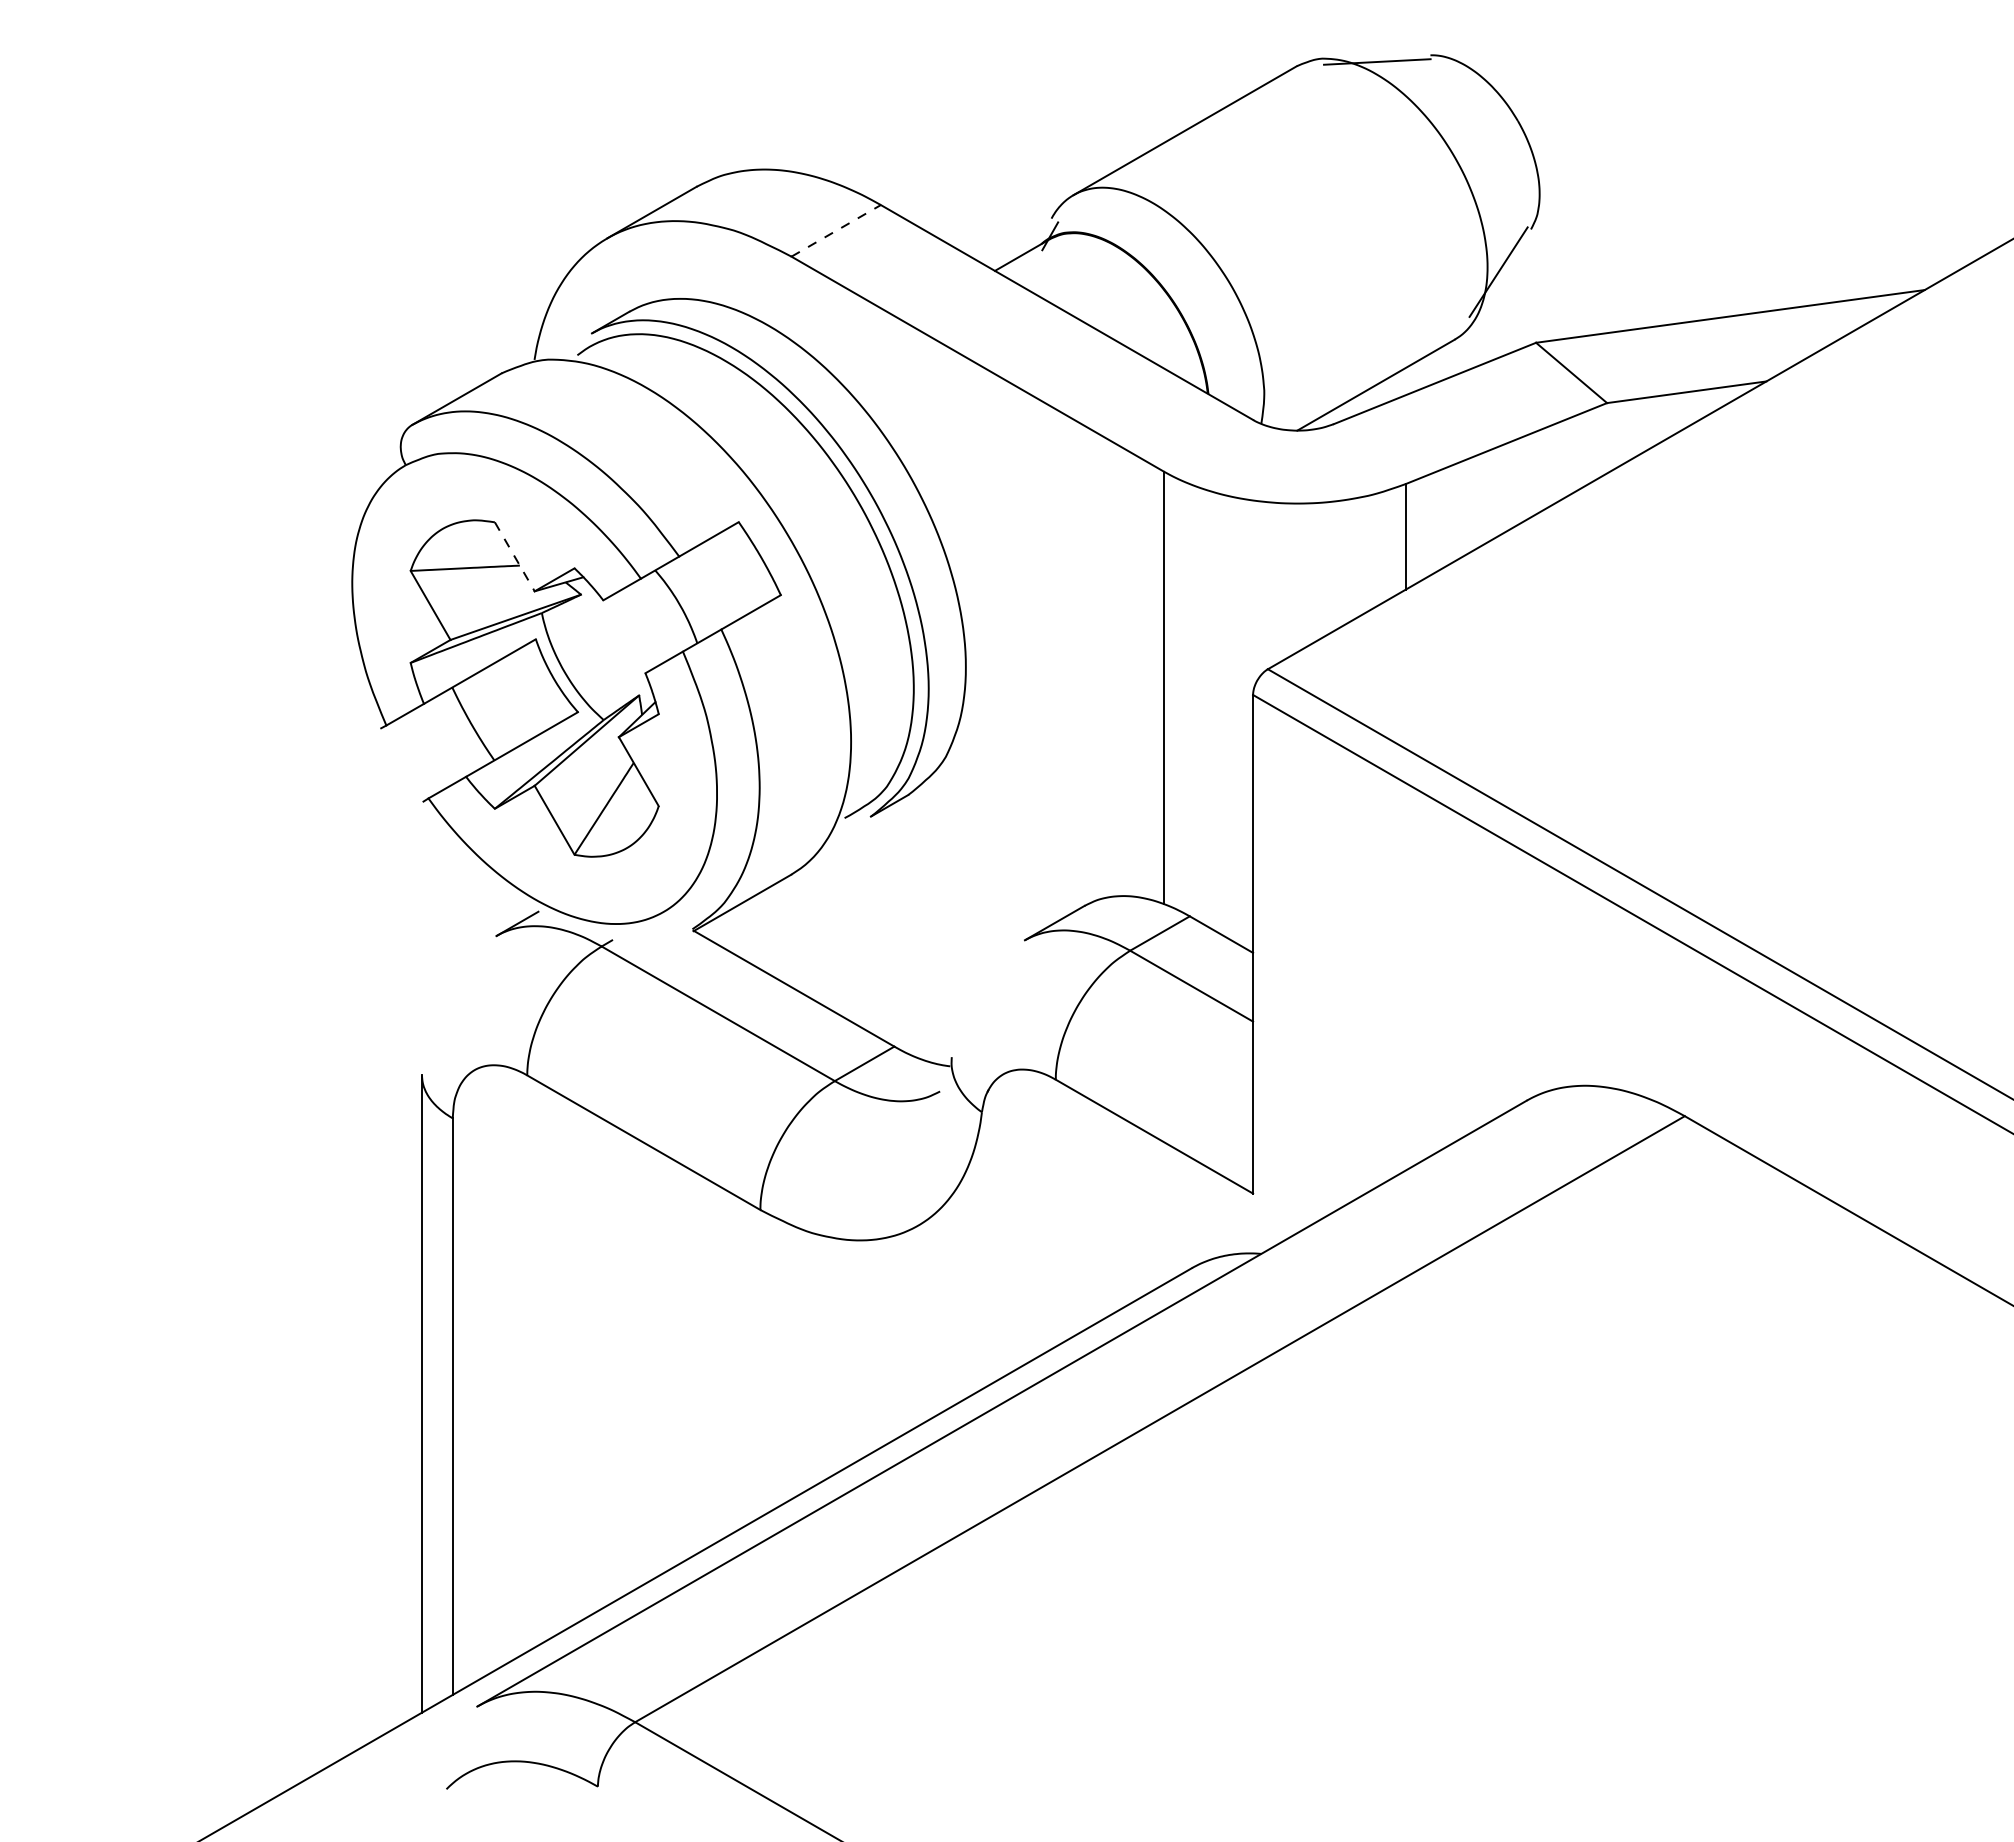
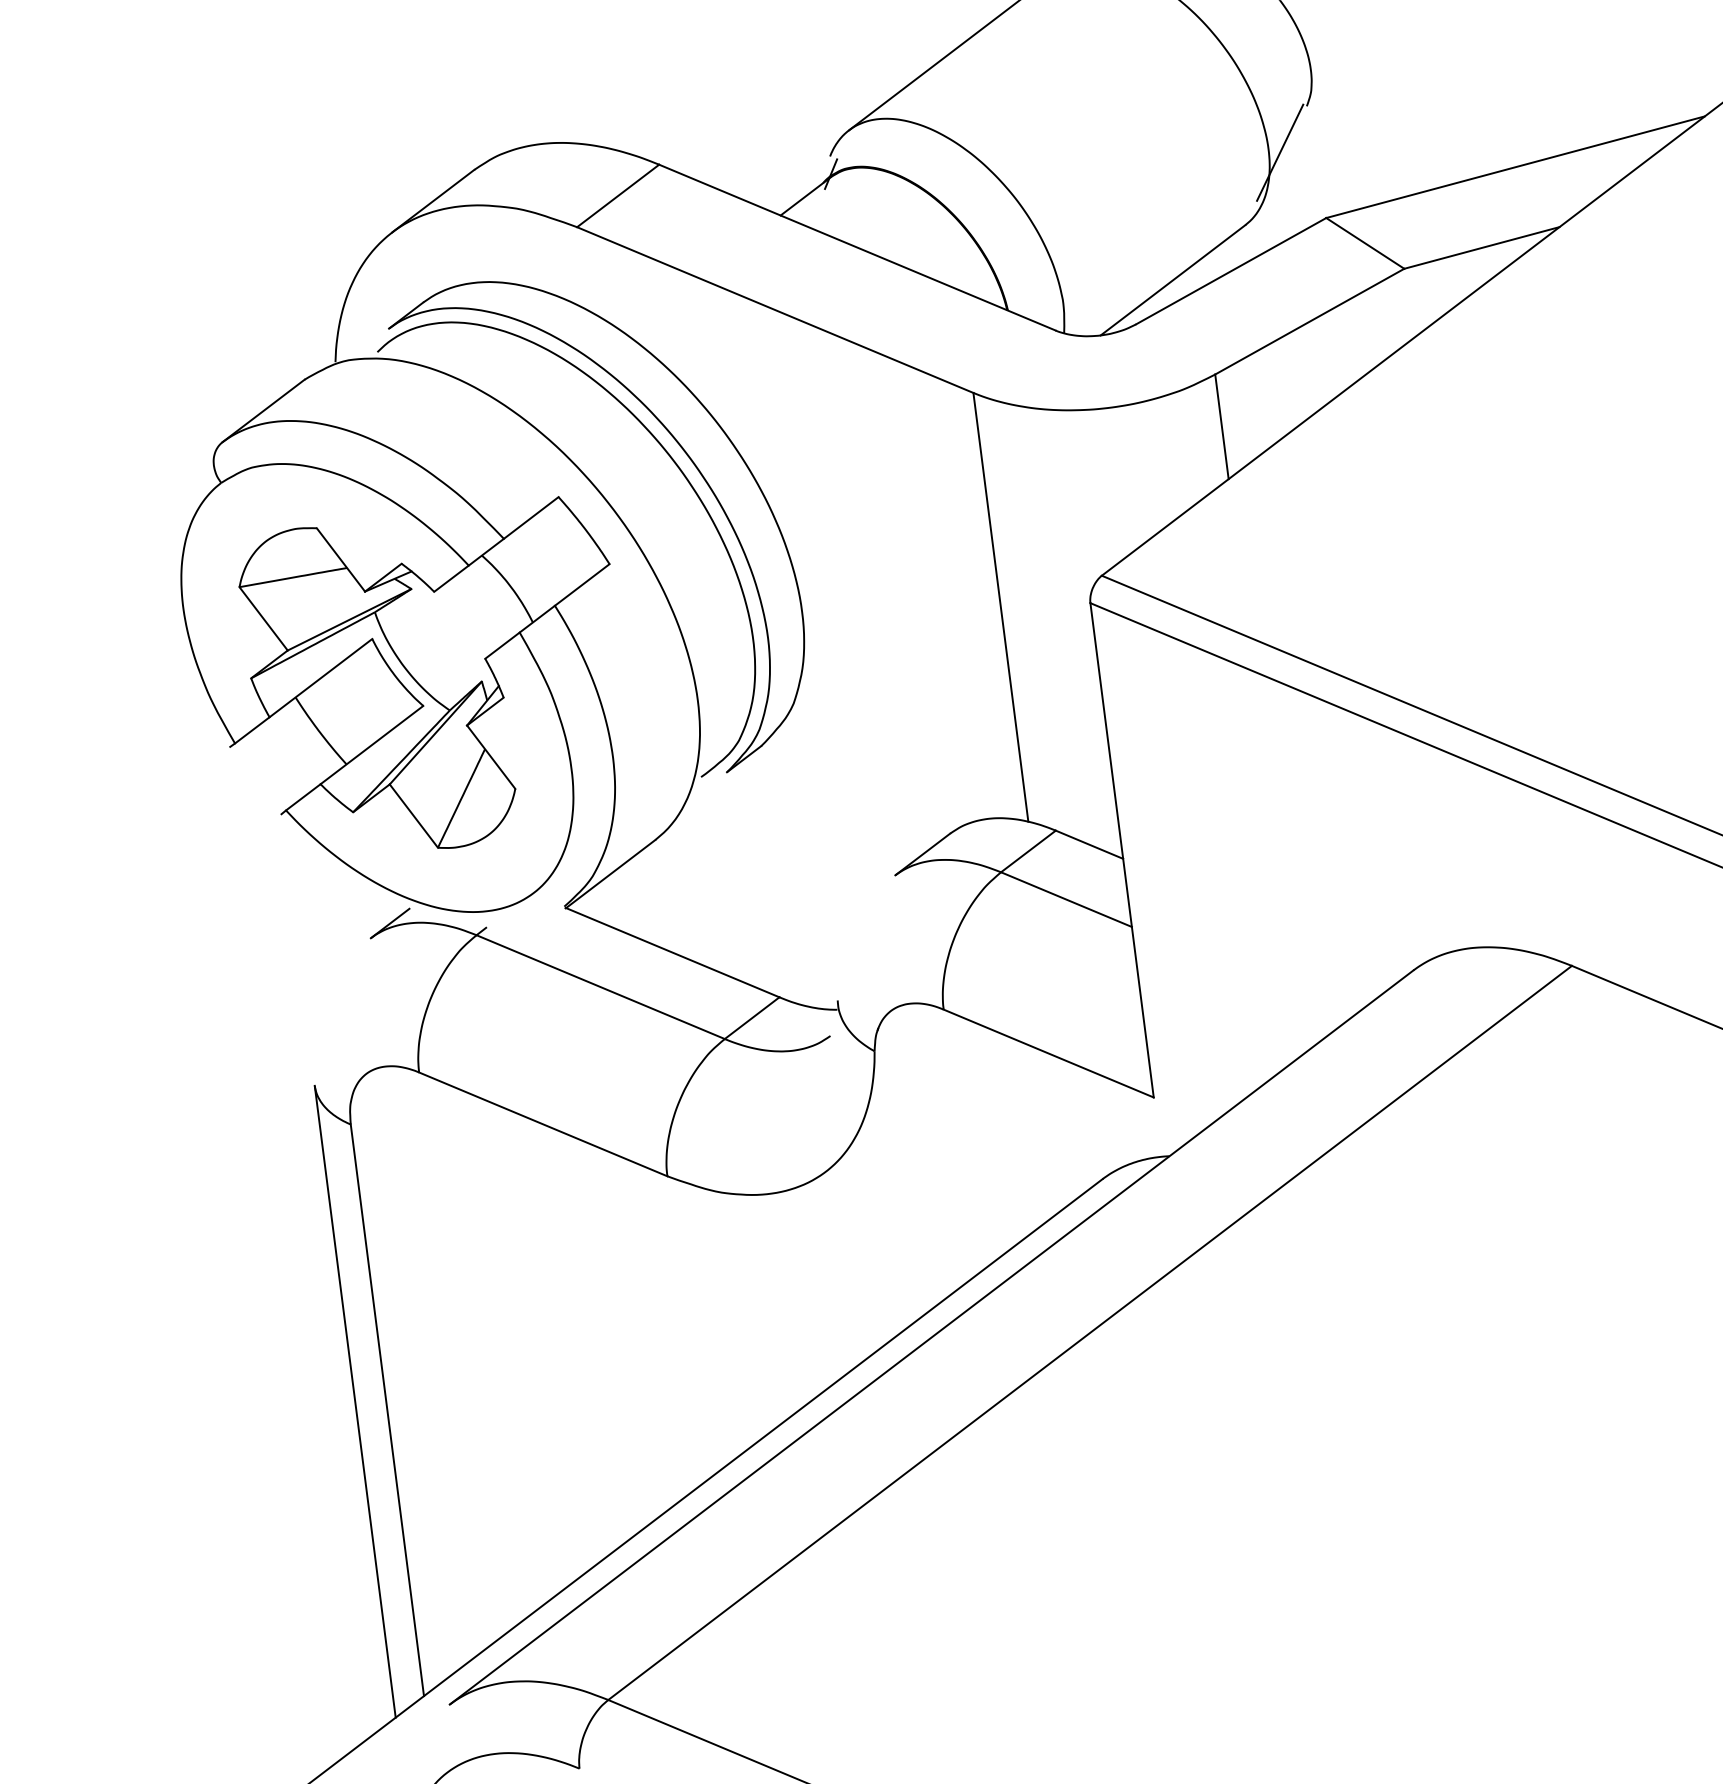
line: (836, 230) -> (618, 195), dashed -> solid
line: (514, 556) -> (340, 559), dashed -> solid

